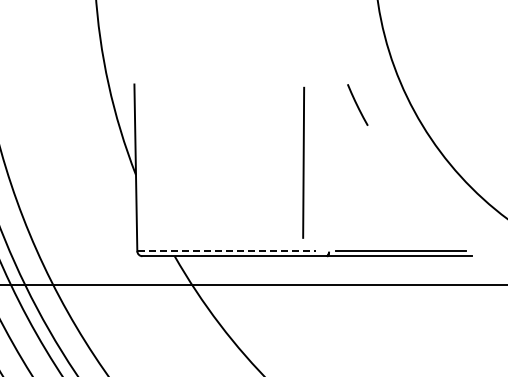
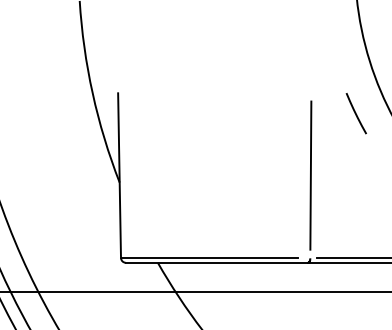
line: (357, 104) -> (356, 113), moved
line: (303, 162) -> (310, 175), moved
line: (227, 251) -> (210, 258), dashed -> solid

